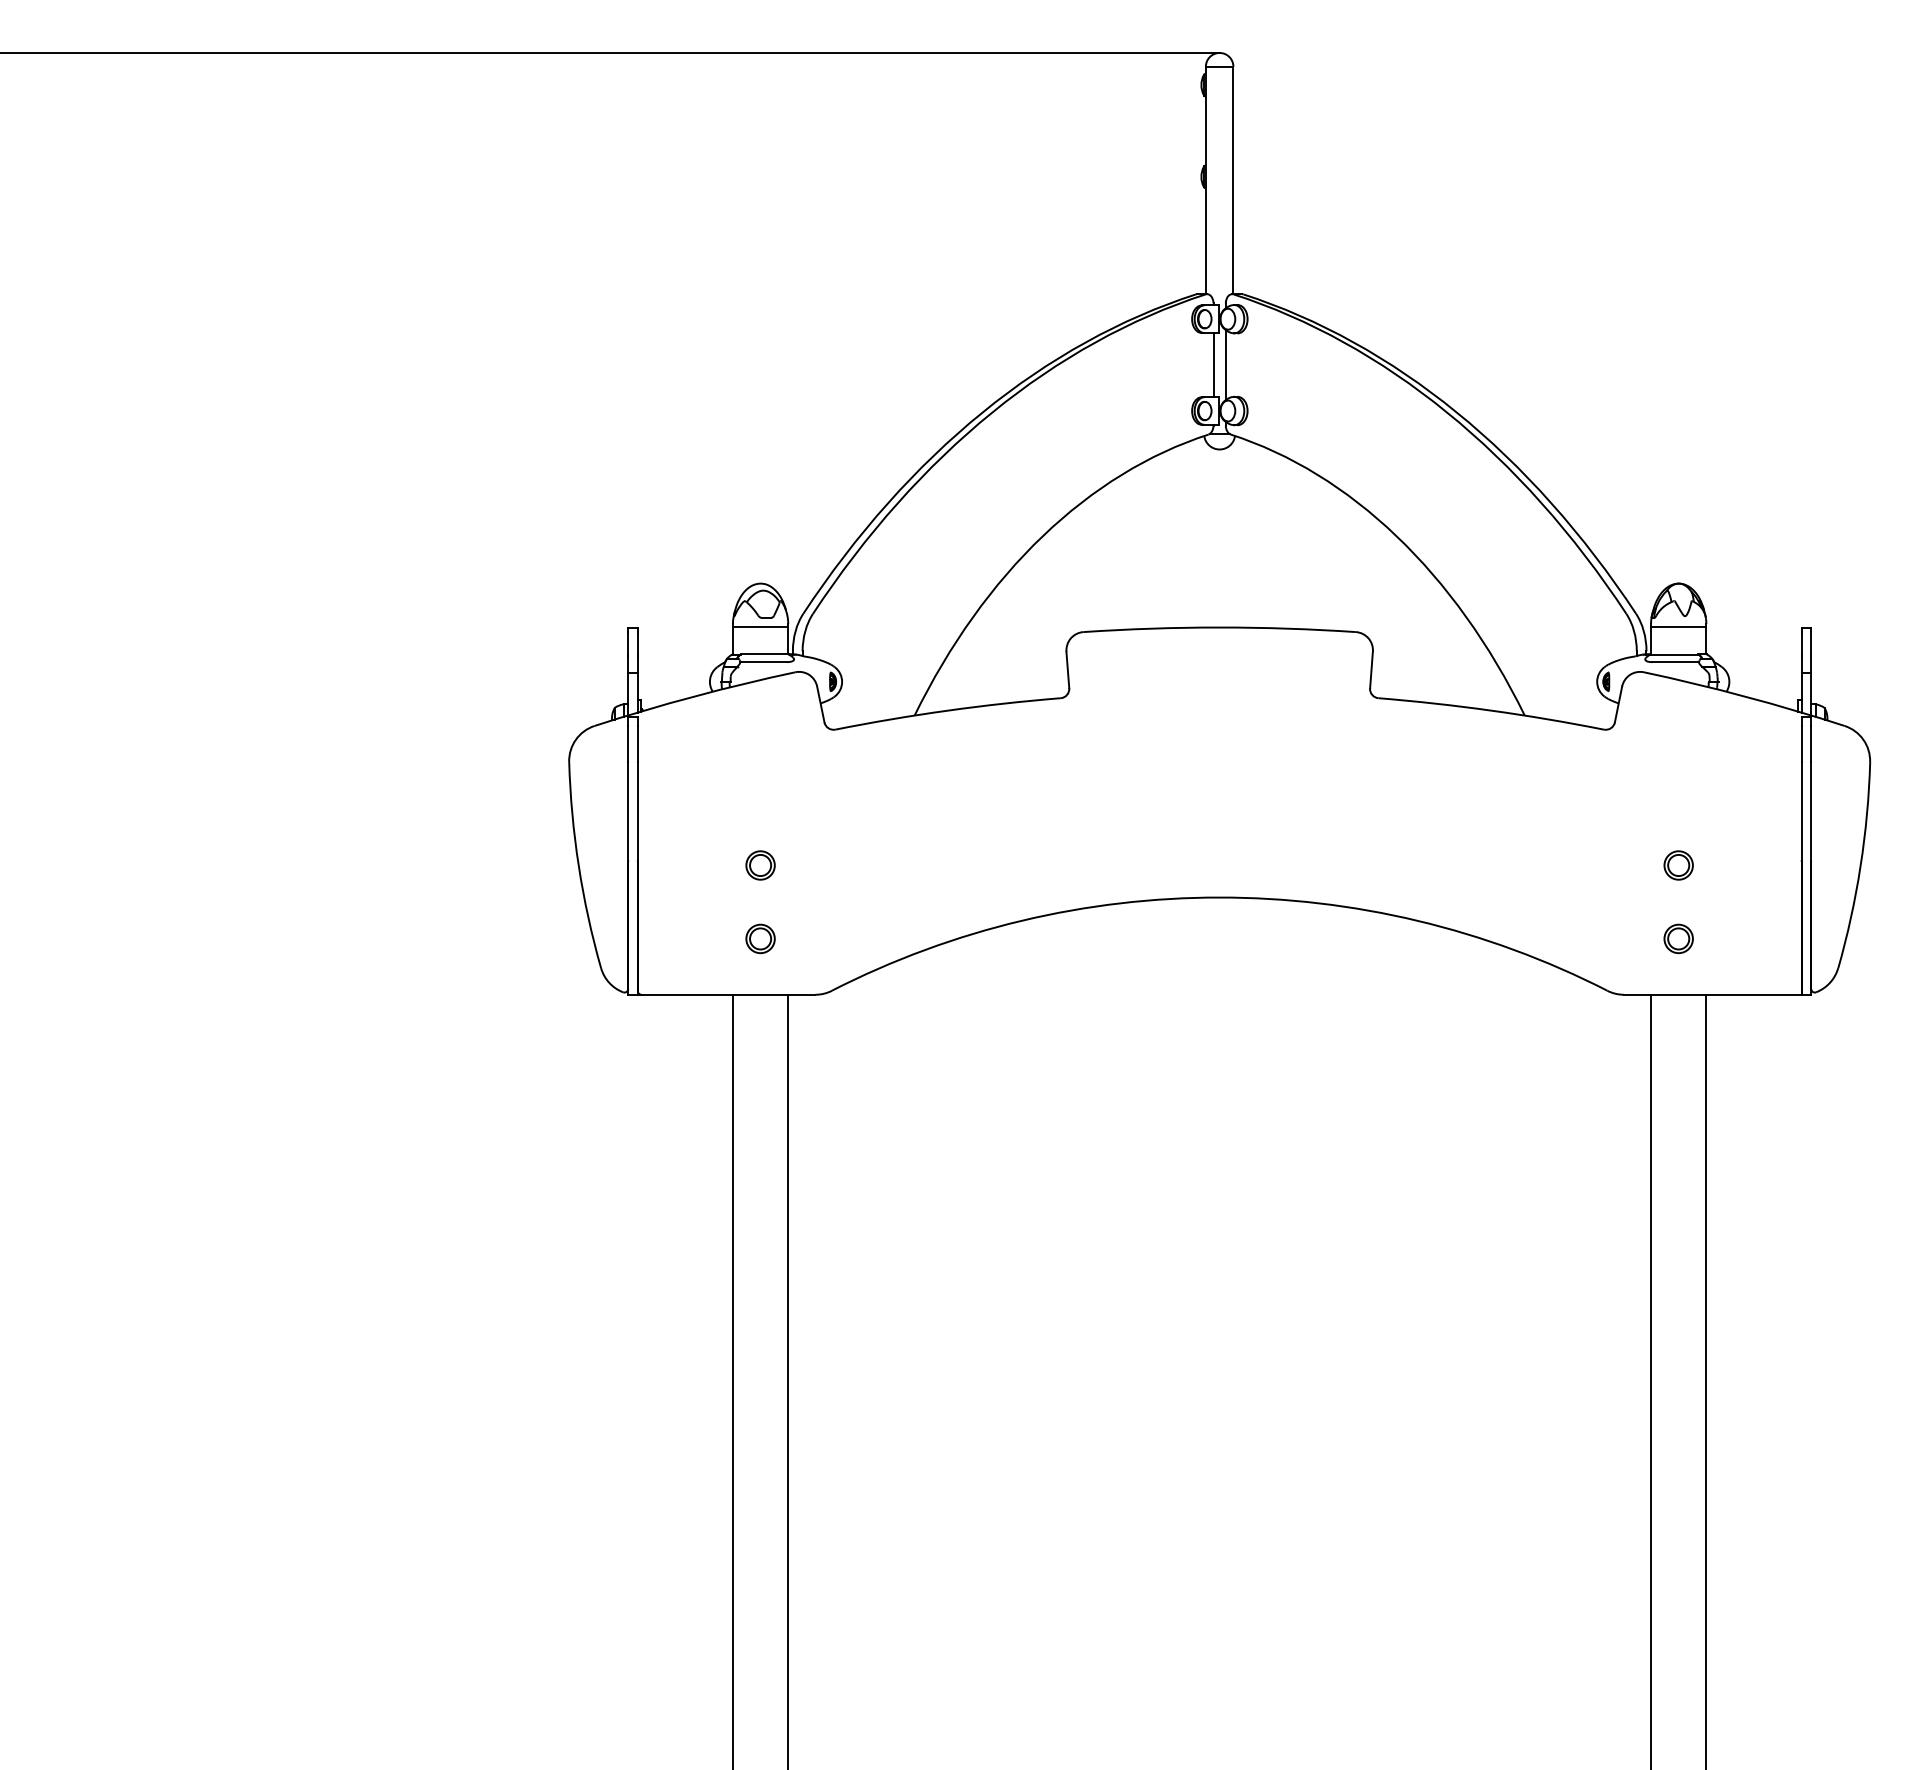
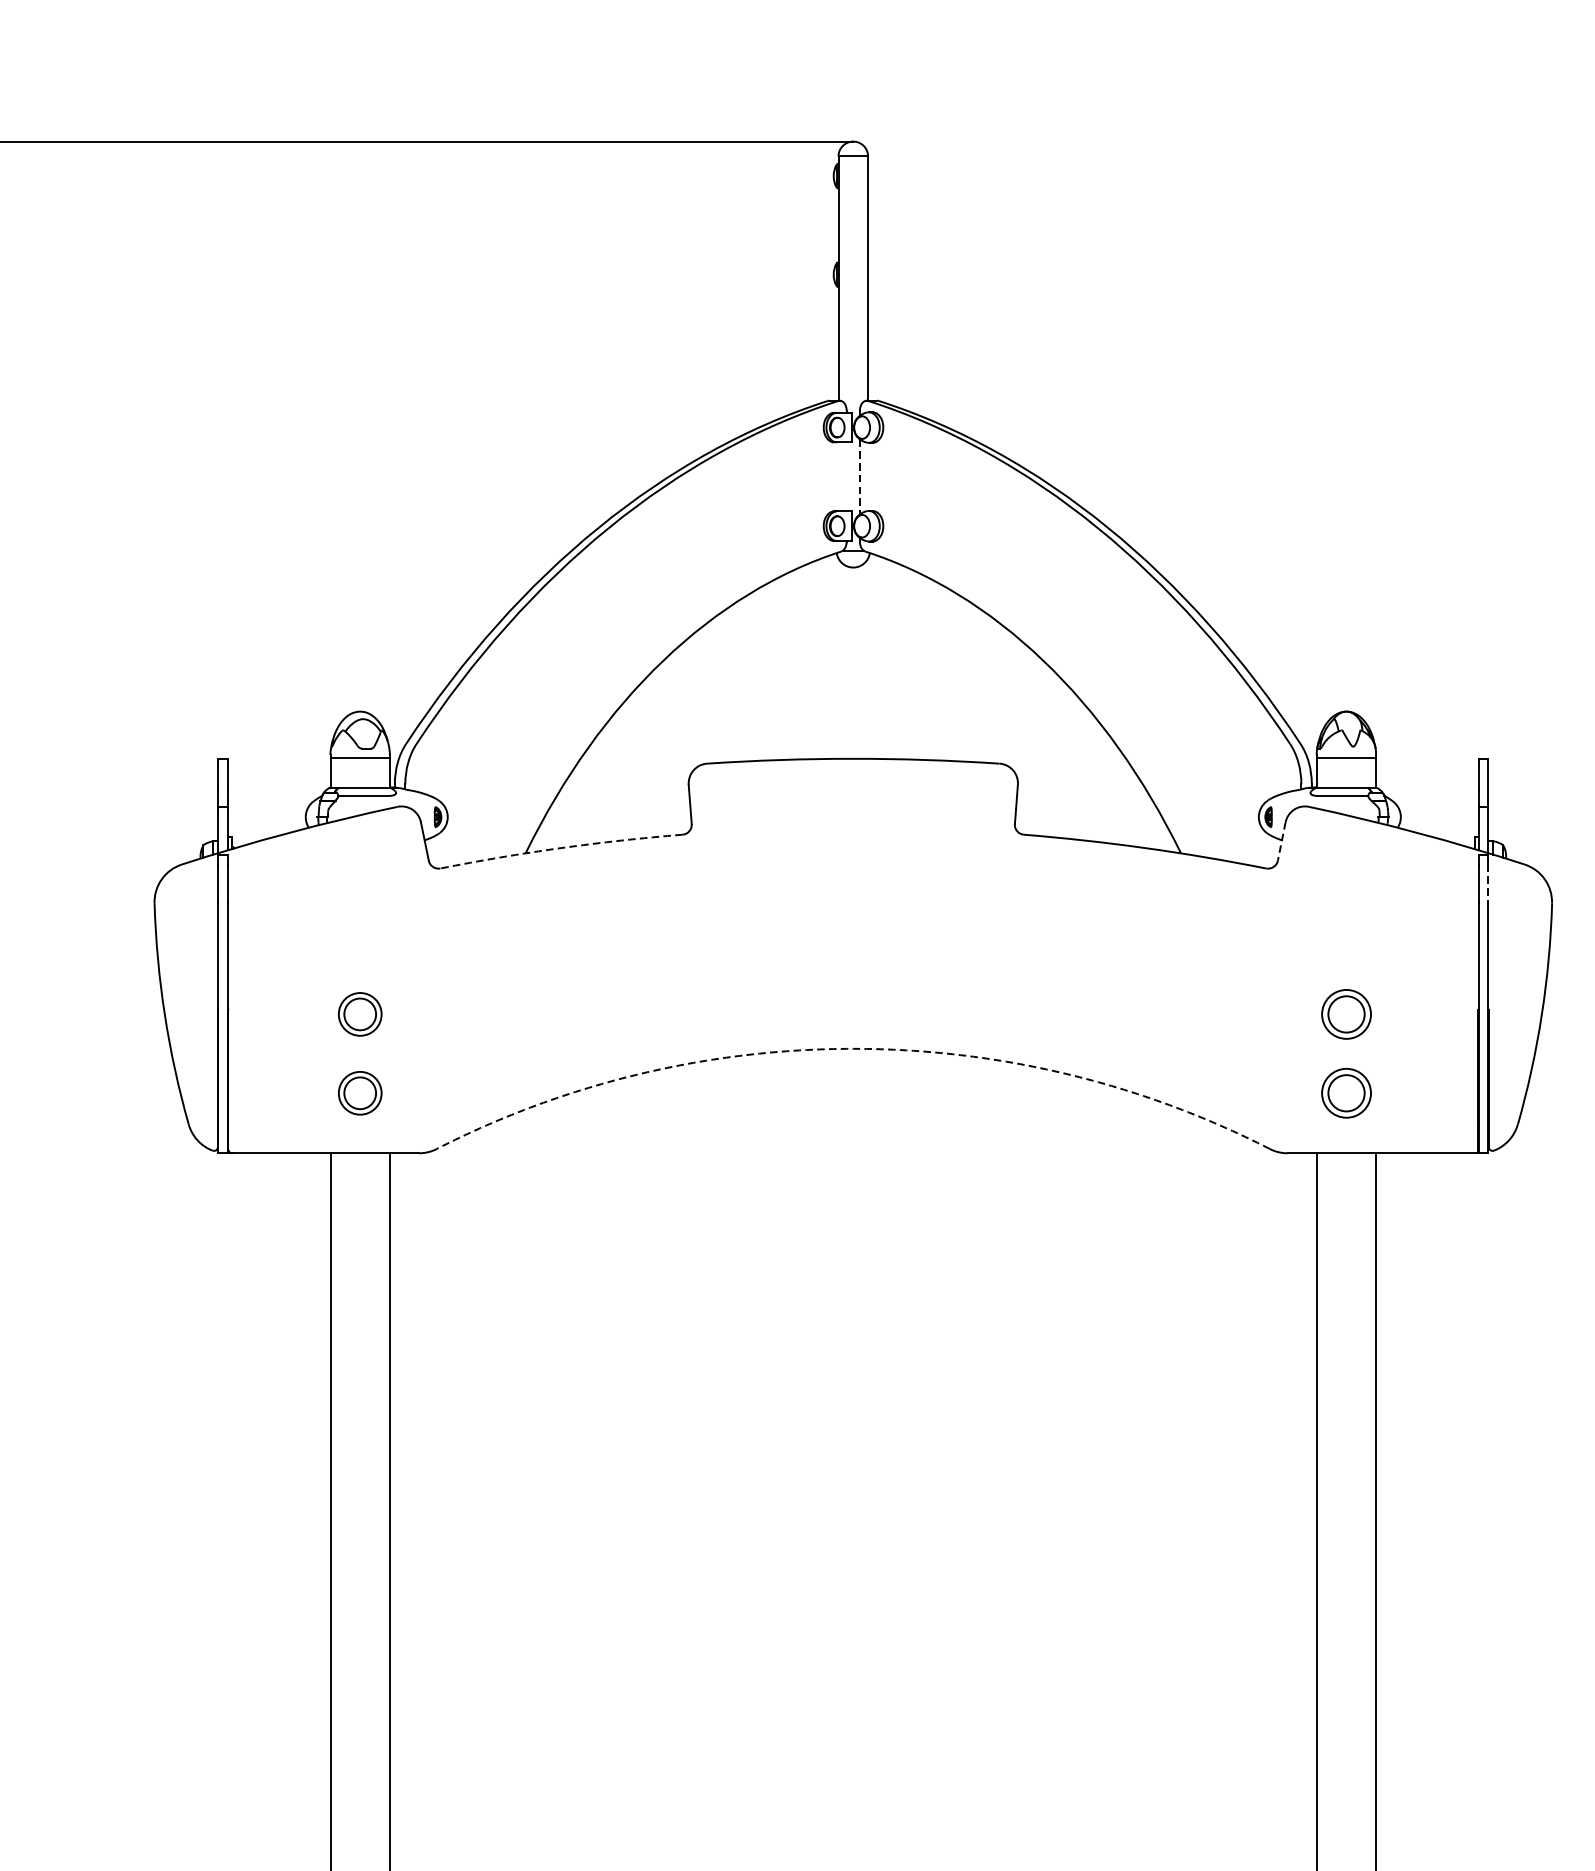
line: (1213, 365) -> (846, 477), removed
line: (1225, 365) -> (859, 477), solid -> dashed
line: (1618, 705) -> (1281, 842), solid -> dashed
arc: (947, 710) -> (560, 847), solid -> dashed
line: (1810, 744) -> (1487, 884), solid -> dashed
part: (760, 865) -> (360, 1014), size x1.4
part: (1678, 865) -> (1346, 1014), size x1.6
arc: (1219, 897) -> (853, 1048), solid -> dashed
part: (760, 938) -> (360, 1092), size x1.4
part: (1678, 938) -> (1346, 1092), size x1.6

